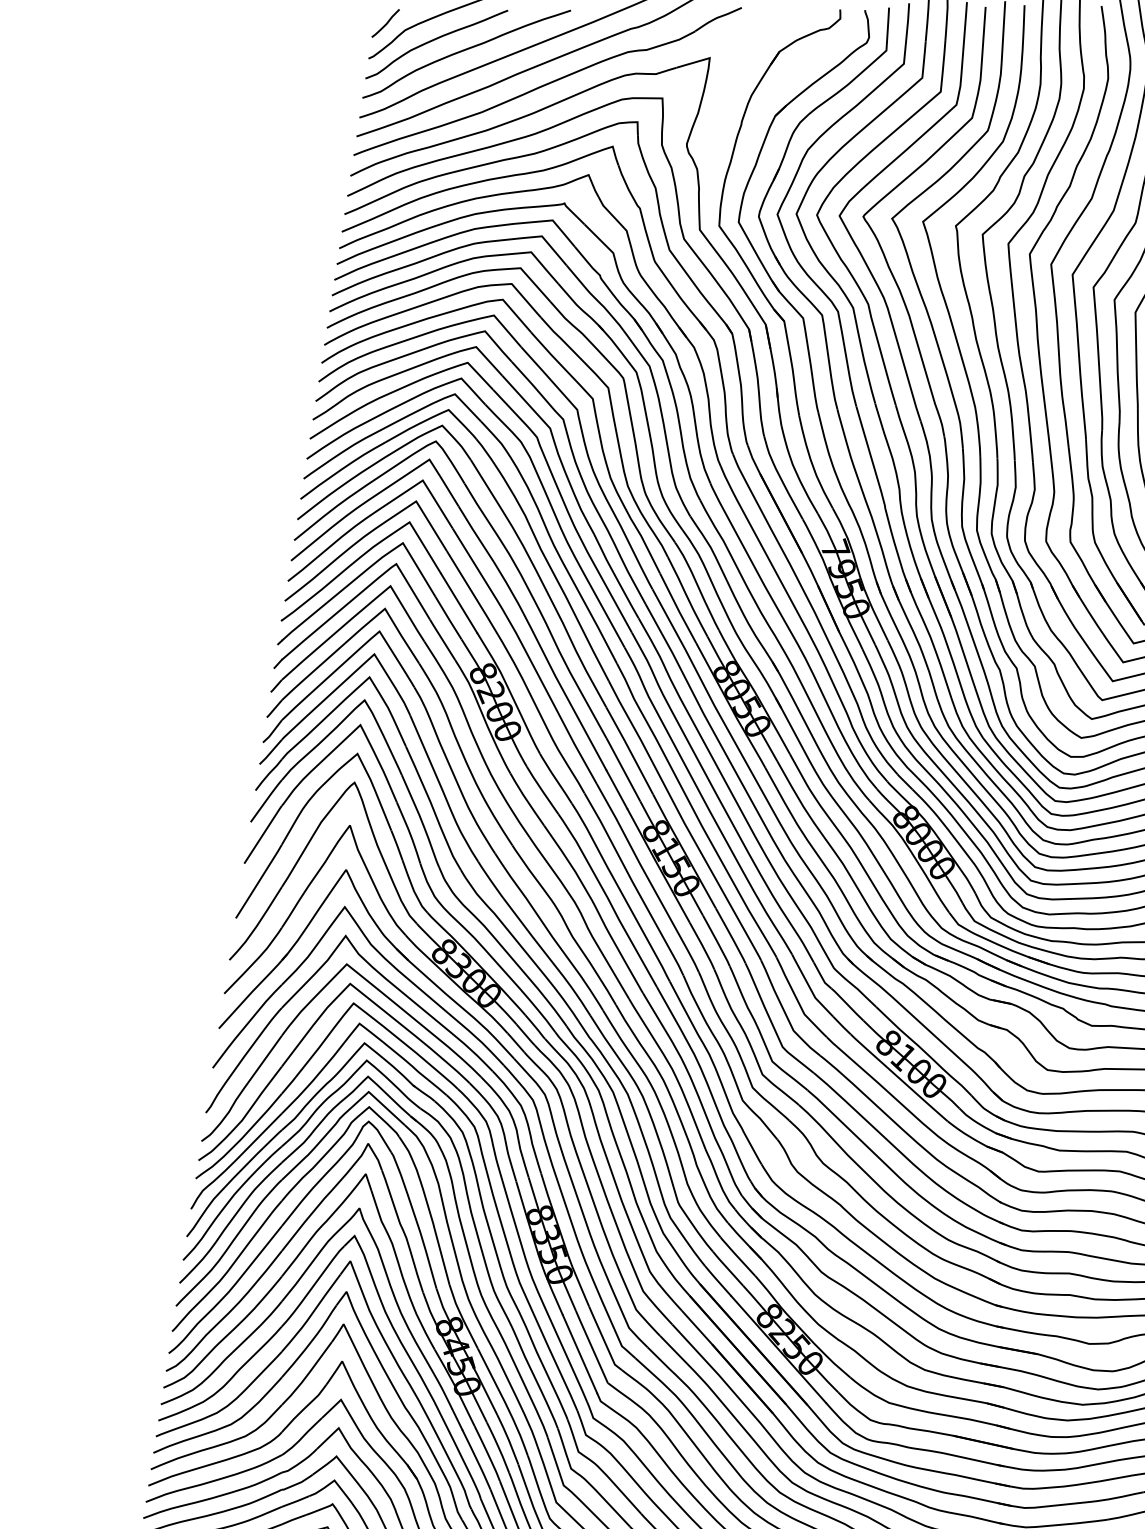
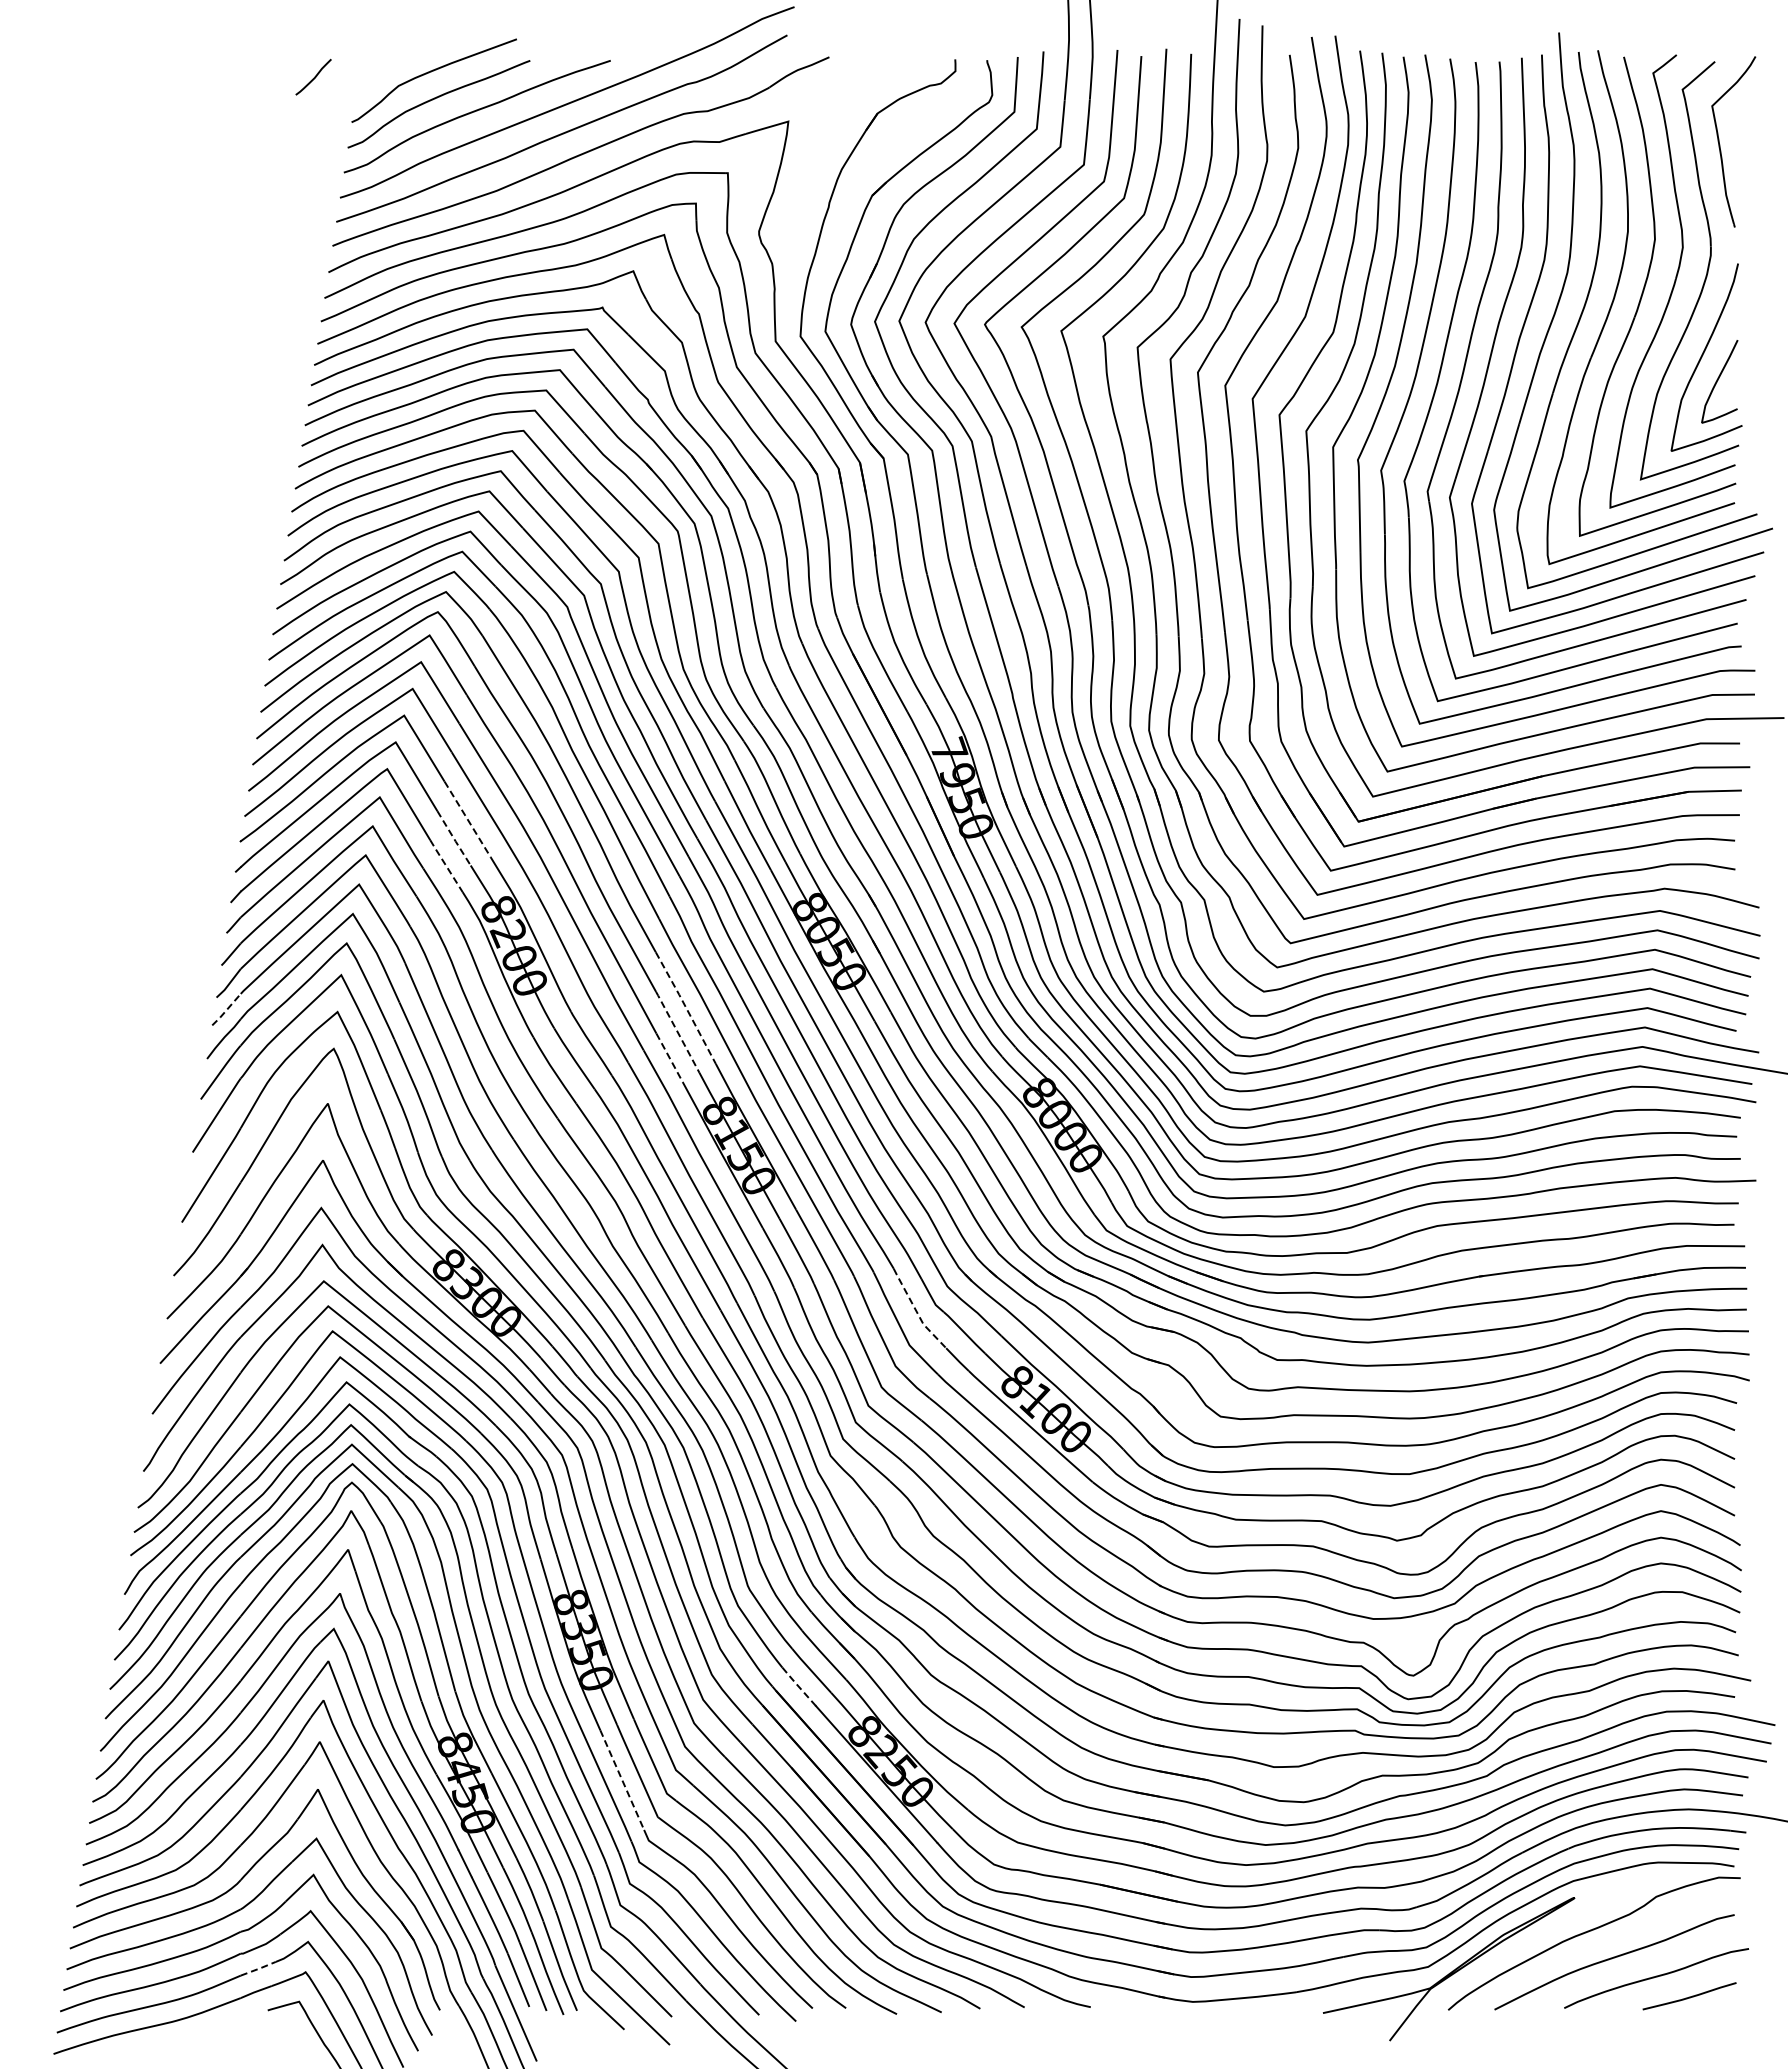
curve: (386, 22) -> (314, 76), moved
line: (459, 603) -> (467, 819), solid -> dashed
line: (448, 619) -> (454, 839), solid -> dashed
line: (442, 639) -> (446, 865), solid -> dashed
line: (630, 750) -> (686, 1007), solid -> dashed
line: (270, 752) -> (226, 1010), solid -> dashed
line: (623, 769) -> (677, 1031), solid -> dashed
line: (616, 789) -> (669, 1057), solid -> dashed
line: (809, 987) -> (916, 1311), solid -> dashed
line: (717, 1280) -> (798, 1685), solid -> dashed
line: (580, 1354) -> (622, 1780), solid -> dashed
line: (296, 1501) -> (259, 1968), solid -> dashed

